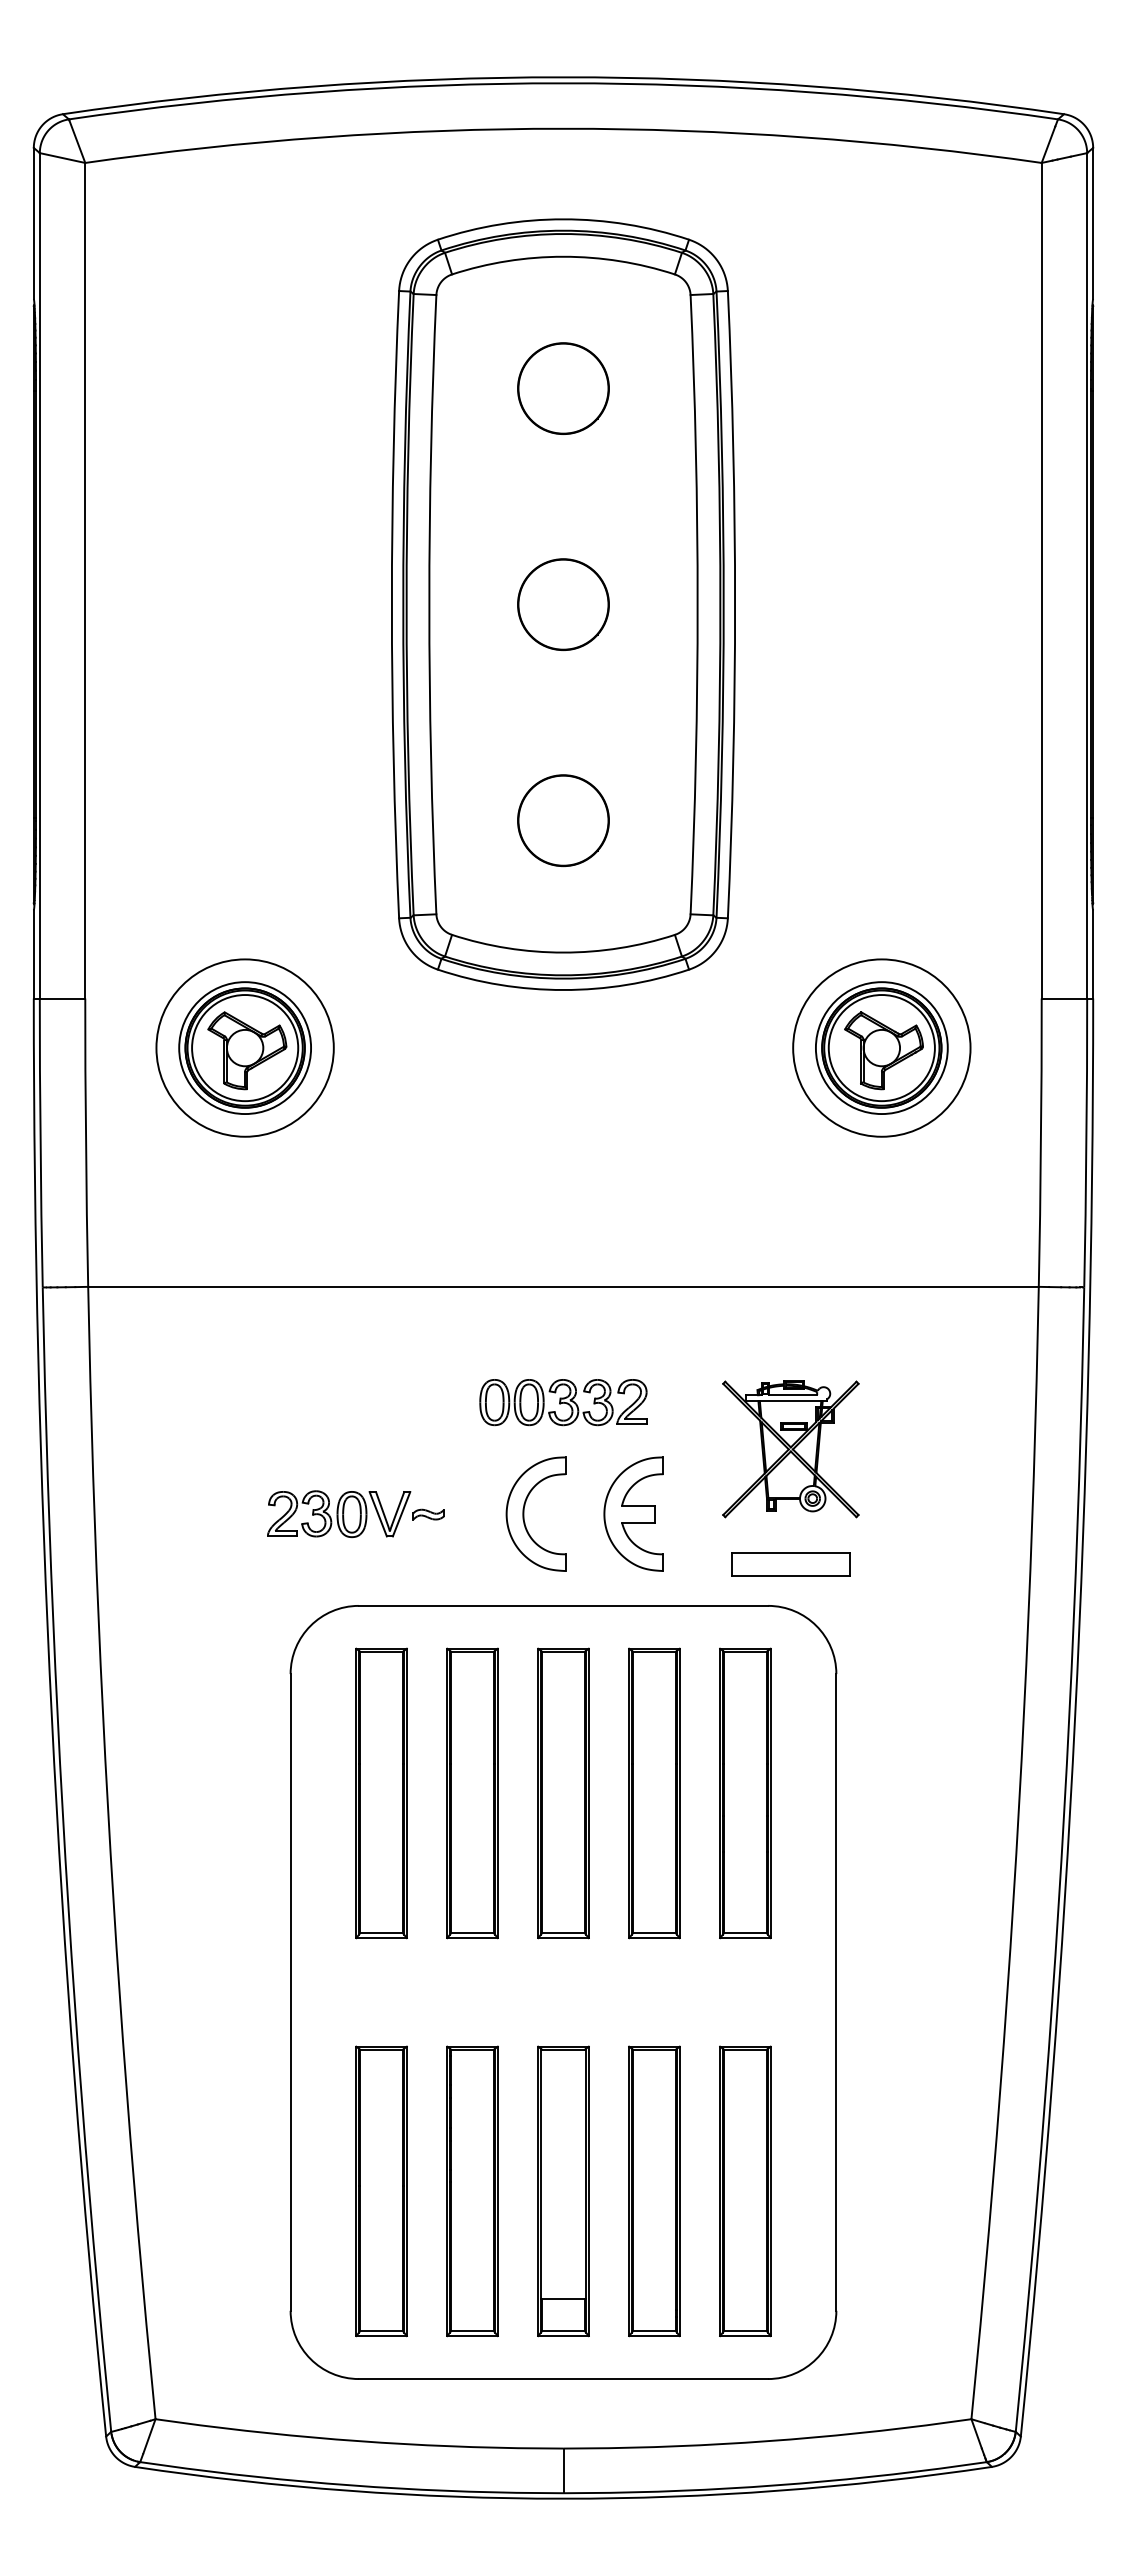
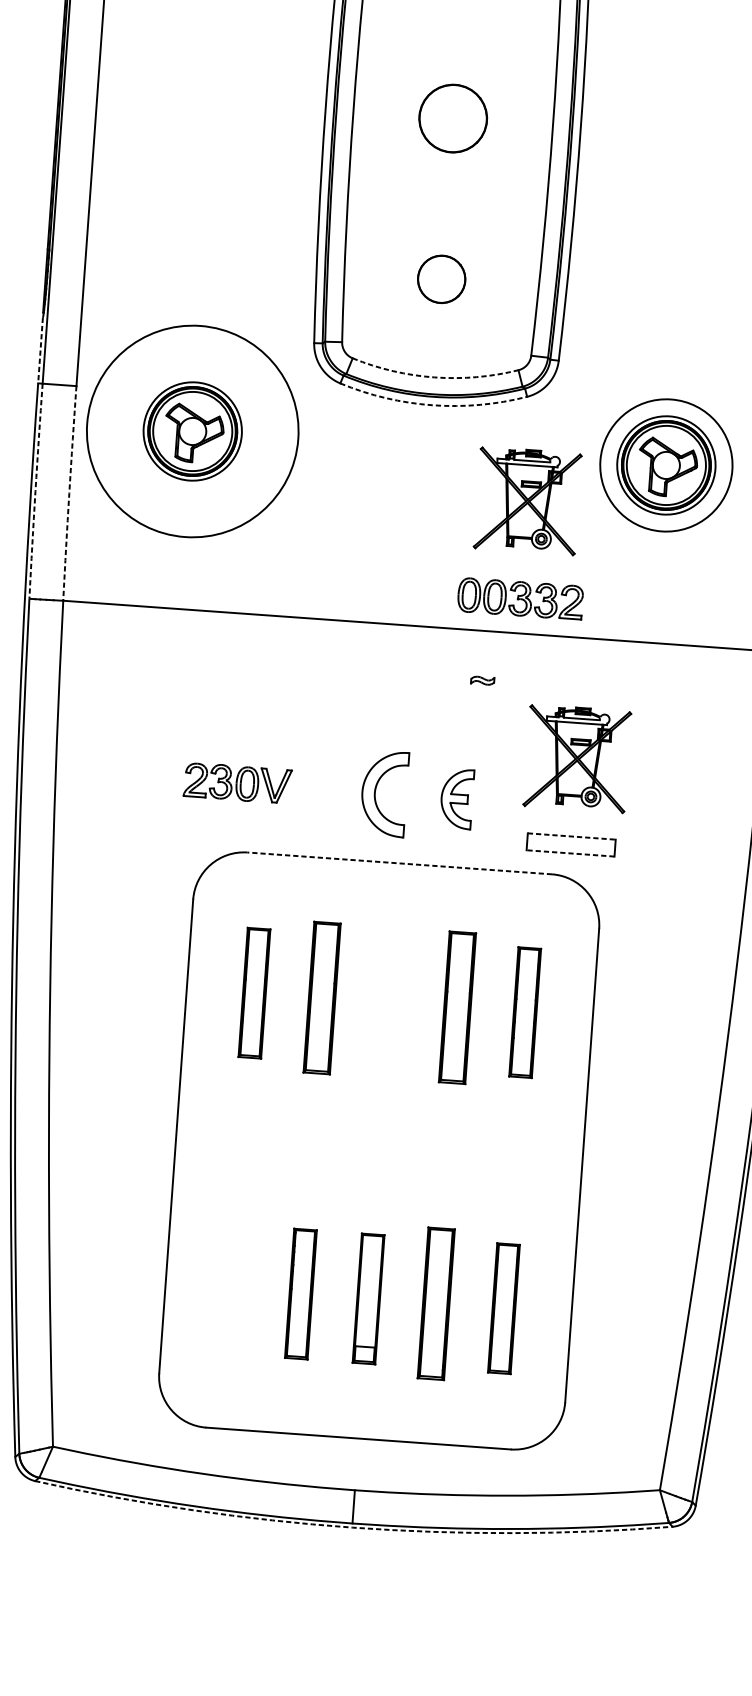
part: (563, 820) -> (441, 279), size x0.7
arc: (563, 952) -> (434, 377), solid -> dashed
line: (33, 954) -> (40, 350), solid -> dashed
arc: (563, 990) -> (432, 405), solid -> dashed
circle: (244, 1047) -> (192, 431), size x1.6
part: (699, 1109) -> (527, 501), added
arc: (40, 1142) -> (35, 490), solid -> dashed
arc: (86, 1142) -> (69, 493), solid -> dashed
part: (563, 1402) -> (520, 598), moved
part: (633, 1513) -> (456, 798), size x0.7
part: (428, 1514) -> (482, 680), moved
line: (791, 1553) -> (572, 836), solid -> dashed
line: (790, 1576) -> (570, 853), solid -> dashed
line: (563, 1605) -> (399, 863), solid -> dashed
part: (381, 1793) -> (254, 993), size x0.6
part: (472, 1793) -> (322, 998), size x0.7
part: (563, 1793) -> (389, 1002), removed
part: (654, 1793) -> (457, 1007), size x0.7
part: (745, 1793) -> (525, 1012), size x0.6
part: (381, 2191) -> (233, 1289), removed
part: (472, 2191) -> (300, 1294), size x0.6
part: (563, 2191) -> (368, 1299), size x0.6
part: (654, 2191) -> (436, 1303), size x0.7
part: (745, 2191) -> (503, 1308), size x0.6
arc: (563, 2498) -> (352, 1527), solid -> dashed

